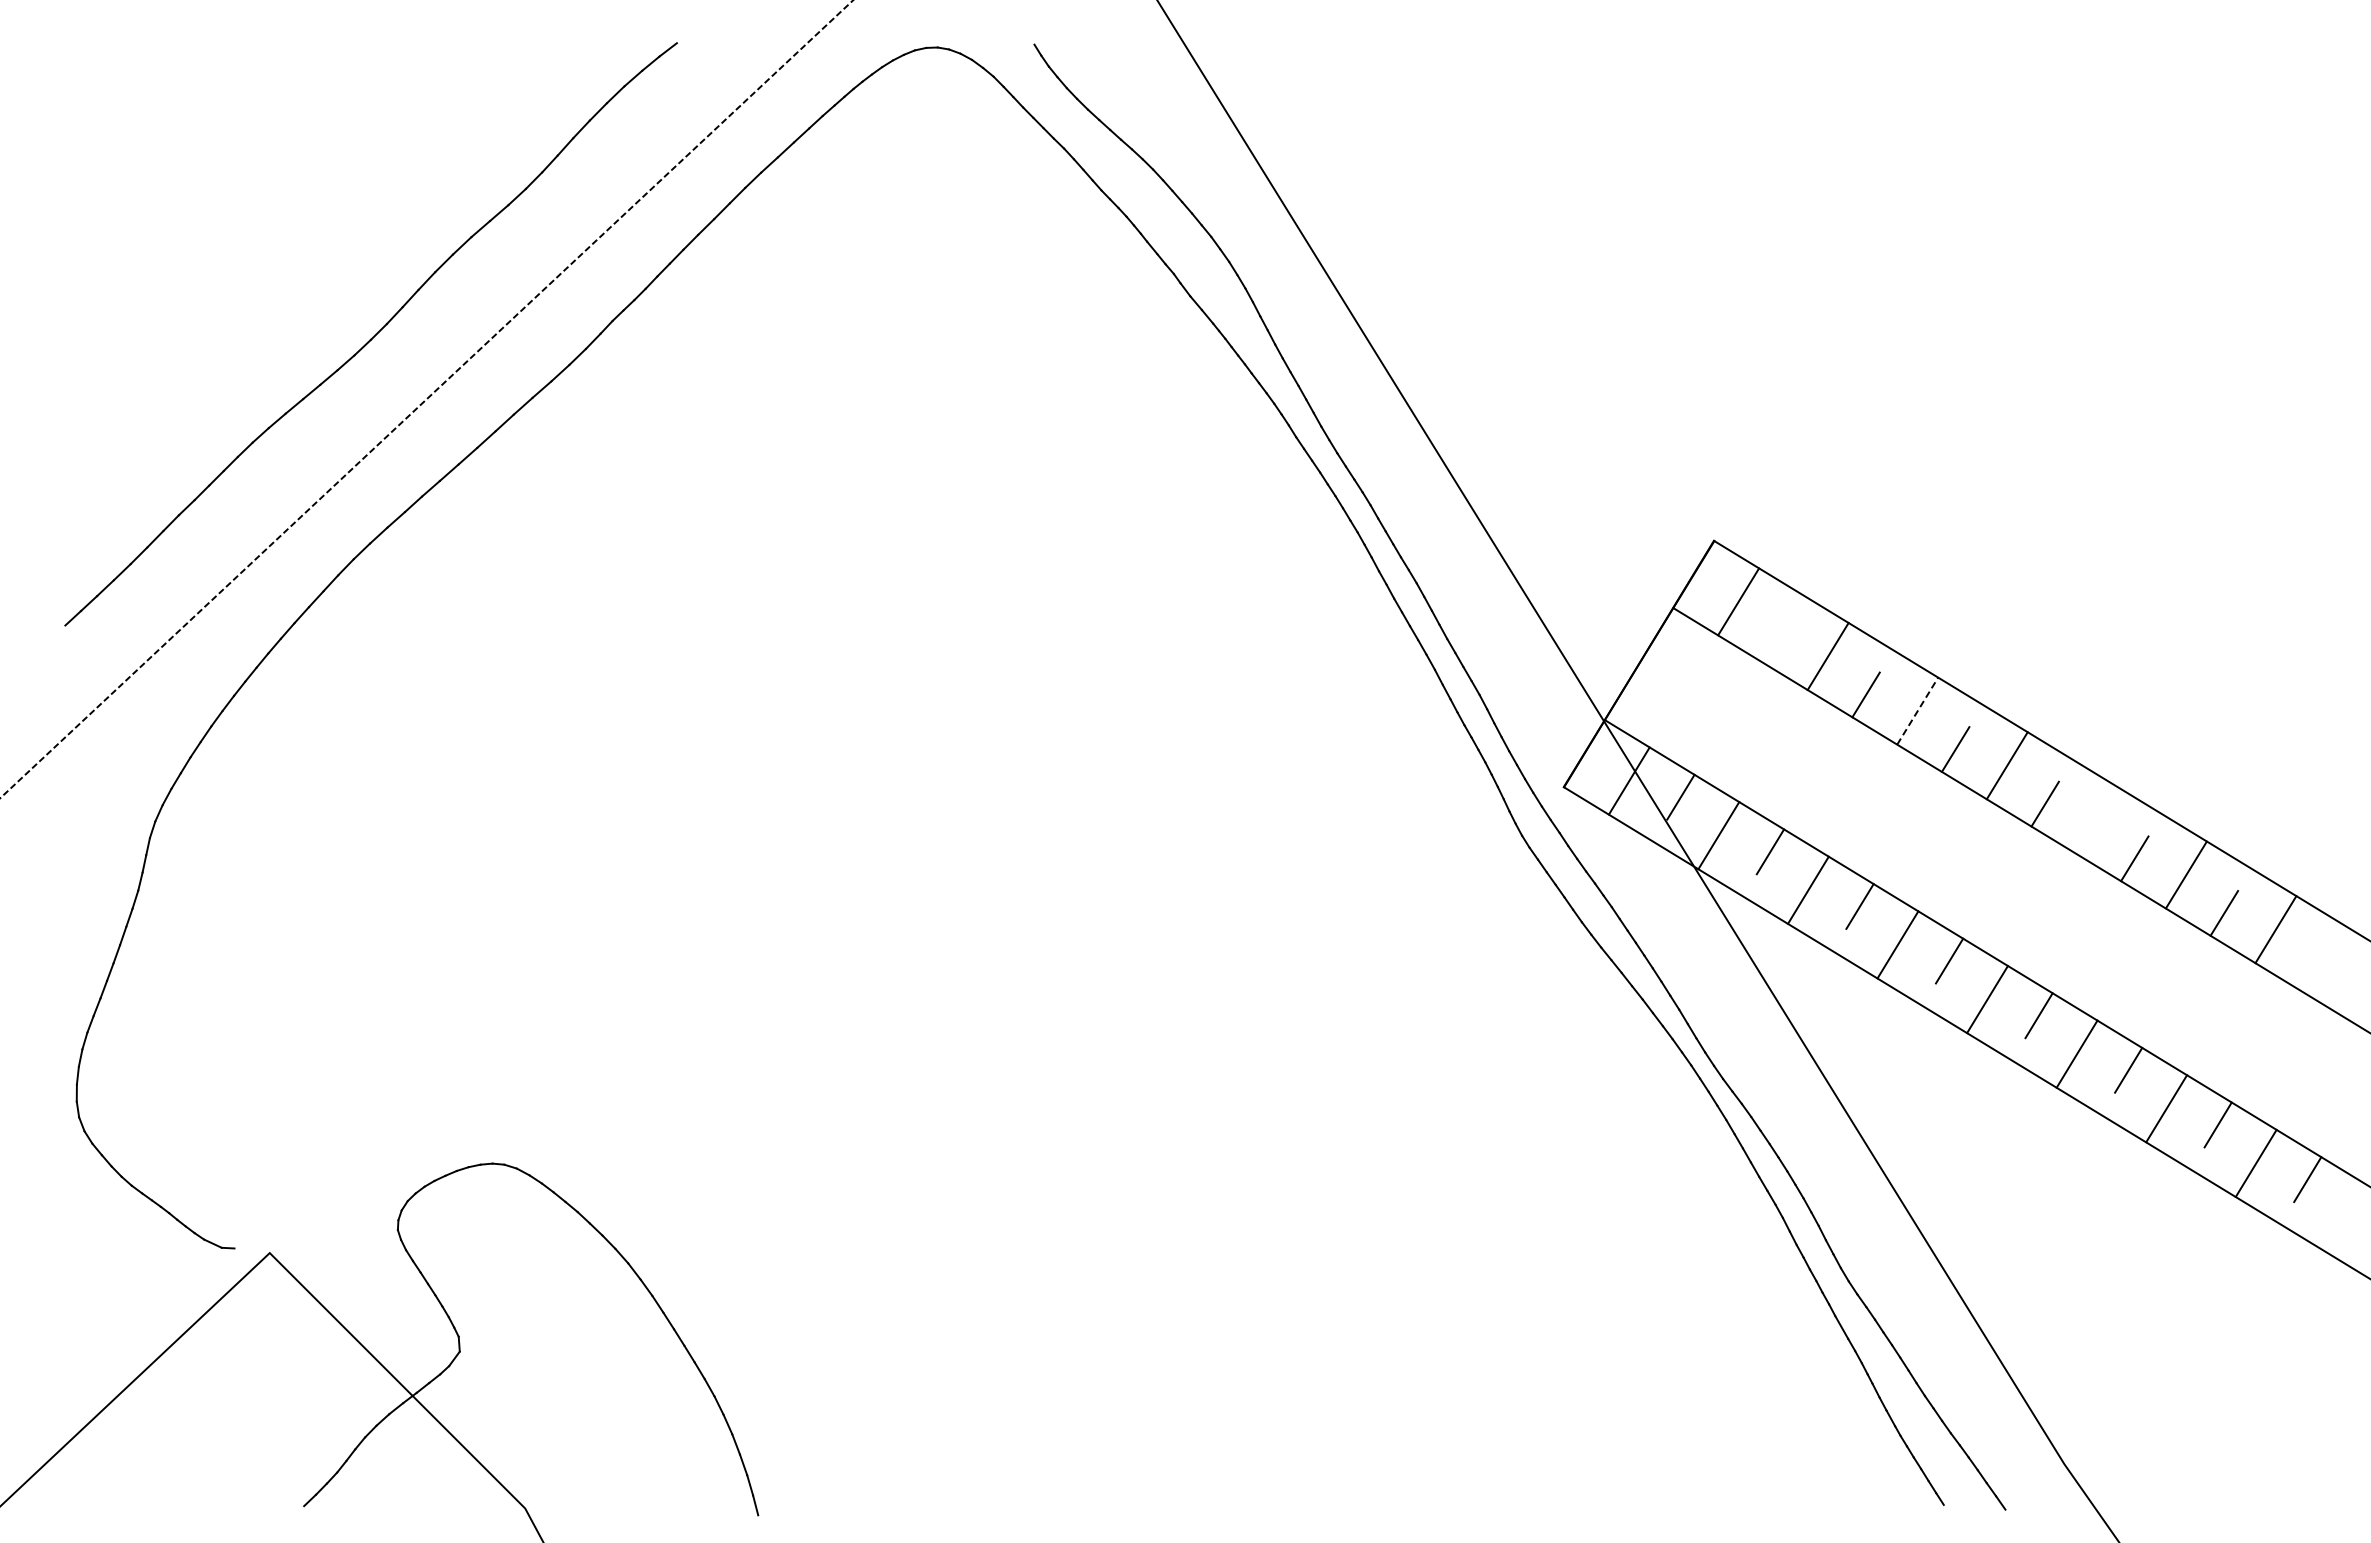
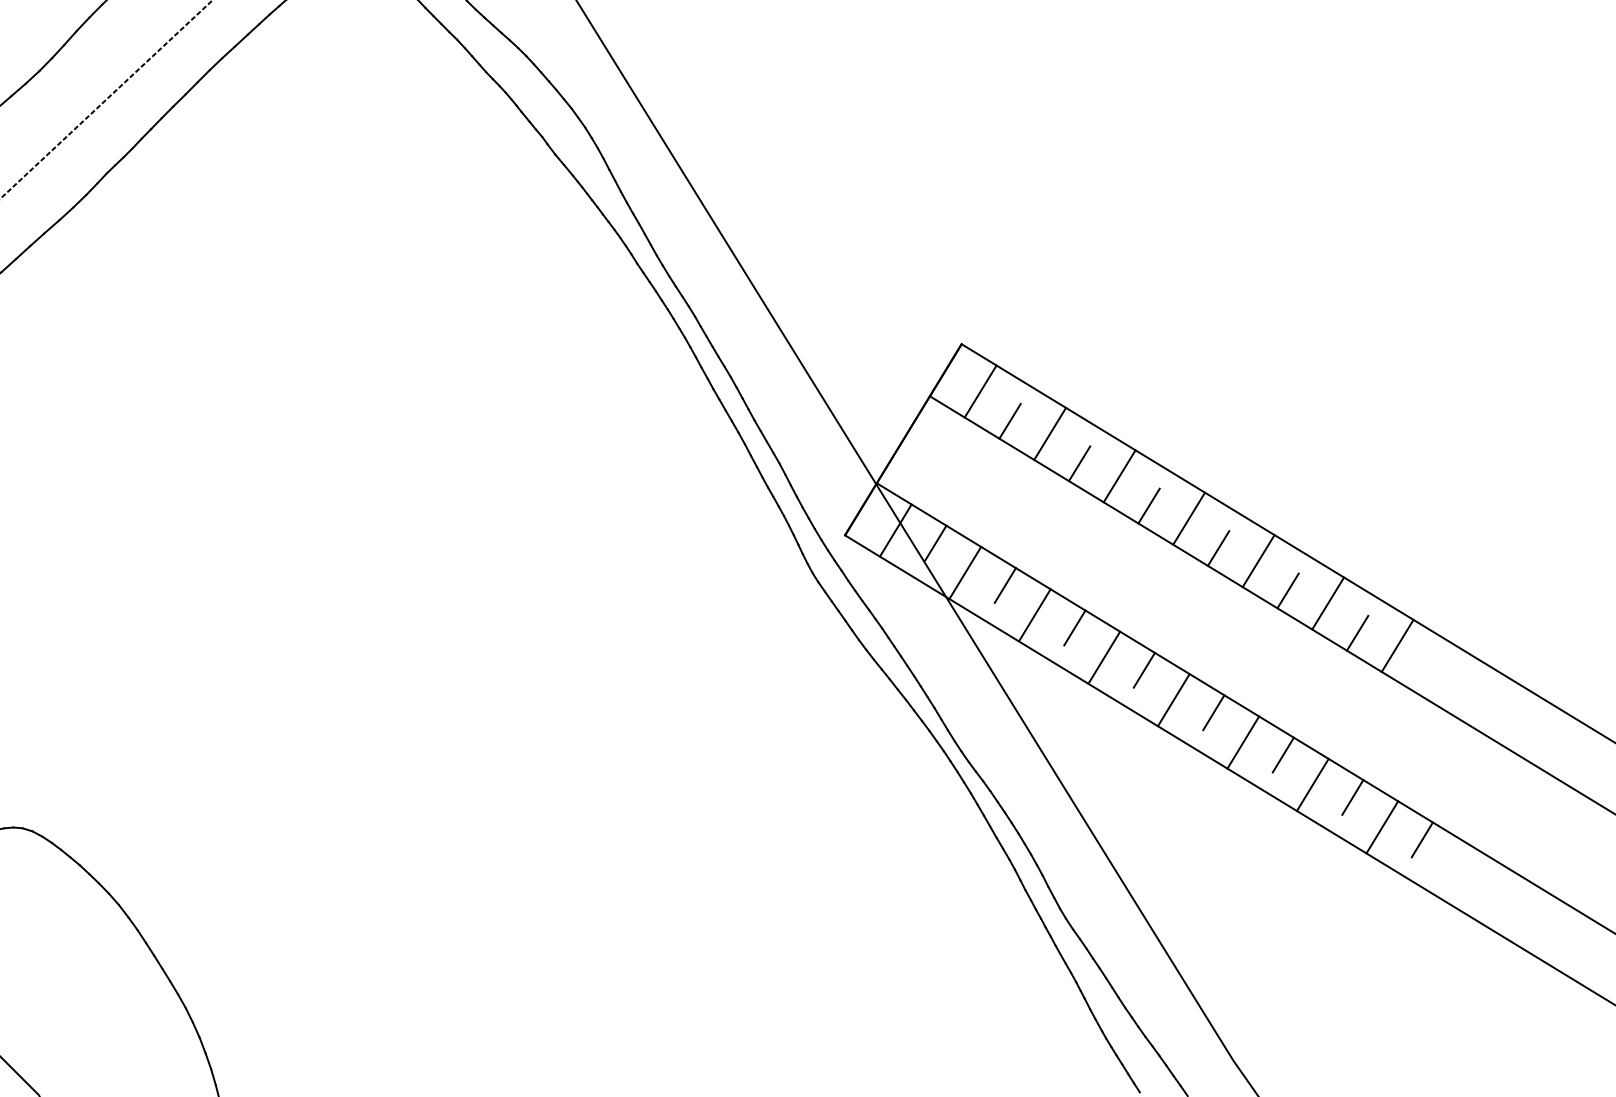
line: (1776, 639) -> (1010, 420), added
line: (1917, 710) -> (1119, 475), dashed -> solid
line: (2096, 819) -> (1258, 560), added

